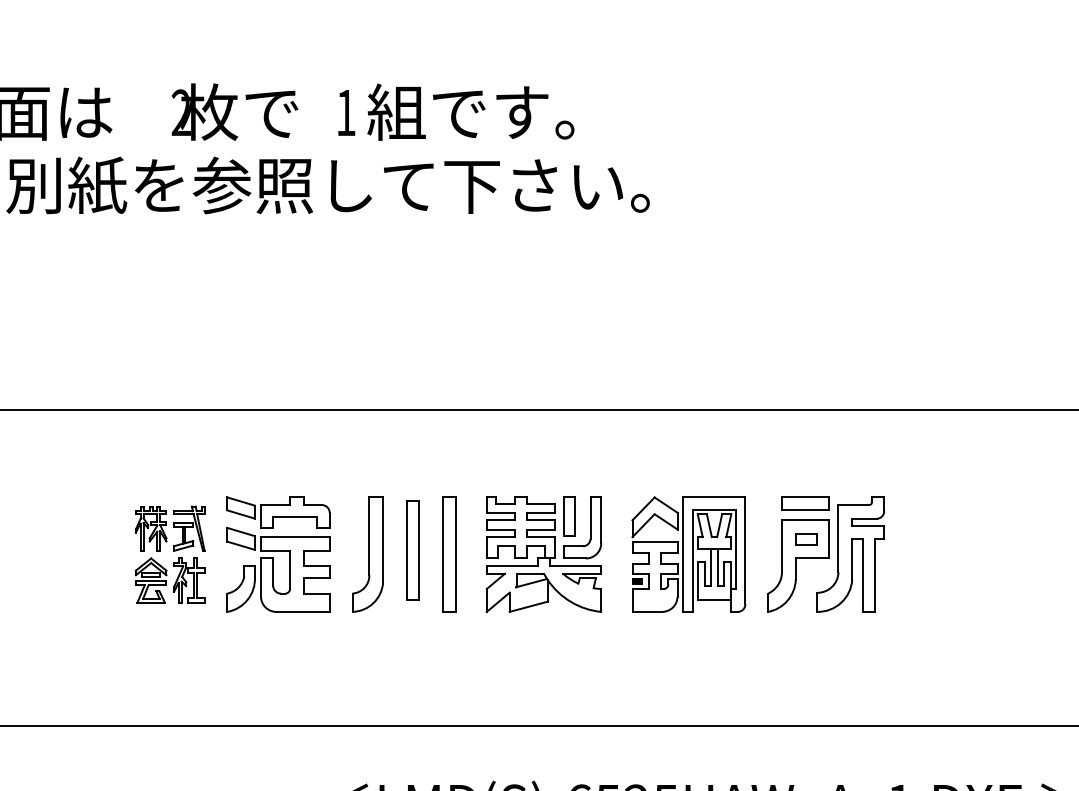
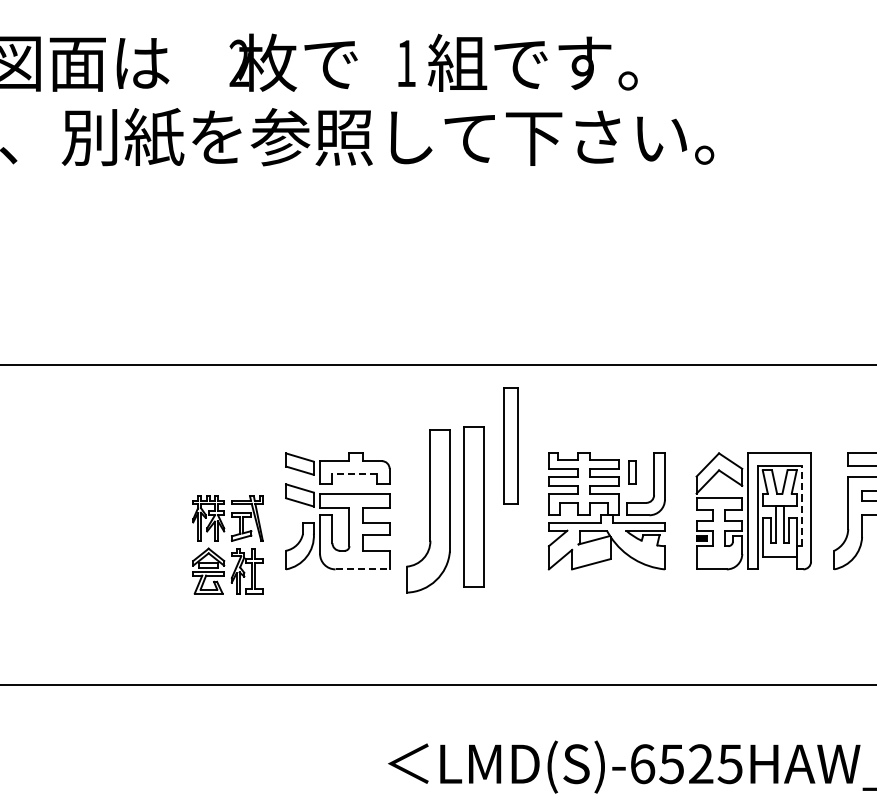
part: (569, 516) -> (632, 472), size x0.6
line: (294, 517) -> (353, 473), solid -> dashed
line: (736, 549) -> (802, 506), solid -> dashed
part: (412, 550) -> (473, 507), size x1.6
part: (169, 554) -> (227, 544), moved
part: (367, 554) -> (427, 511), size x1.4
part: (449, 554) -> (511, 445), moved
line: (302, 611) -> (362, 568), solid -> dashed

